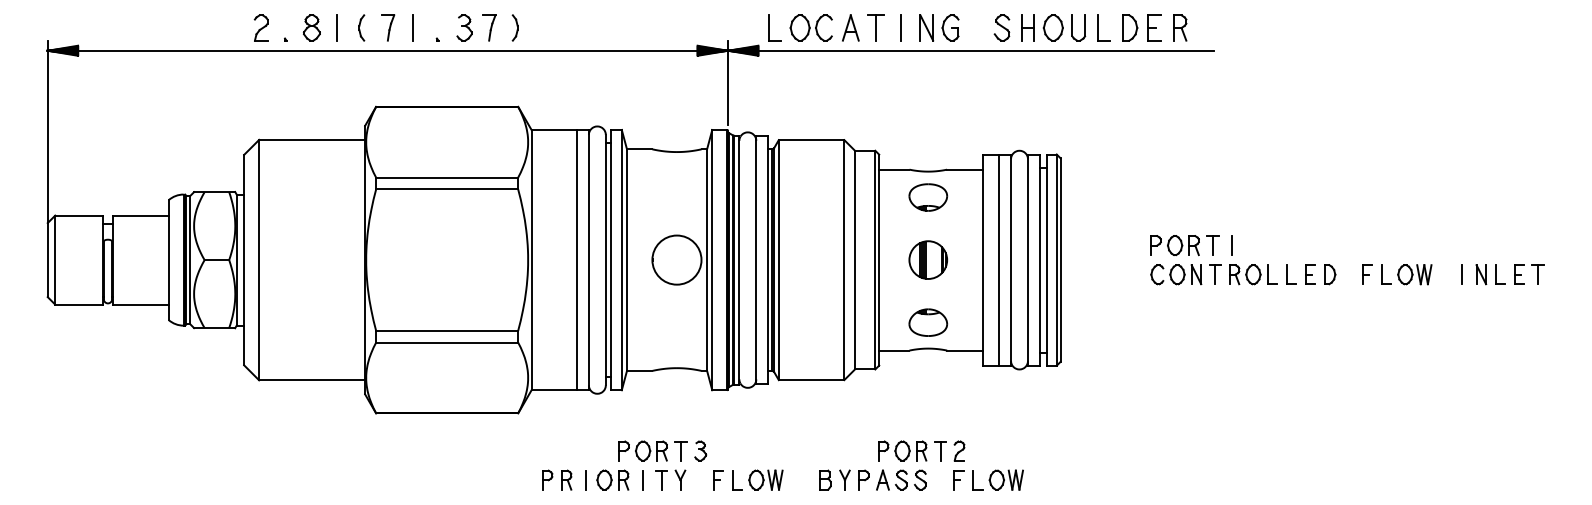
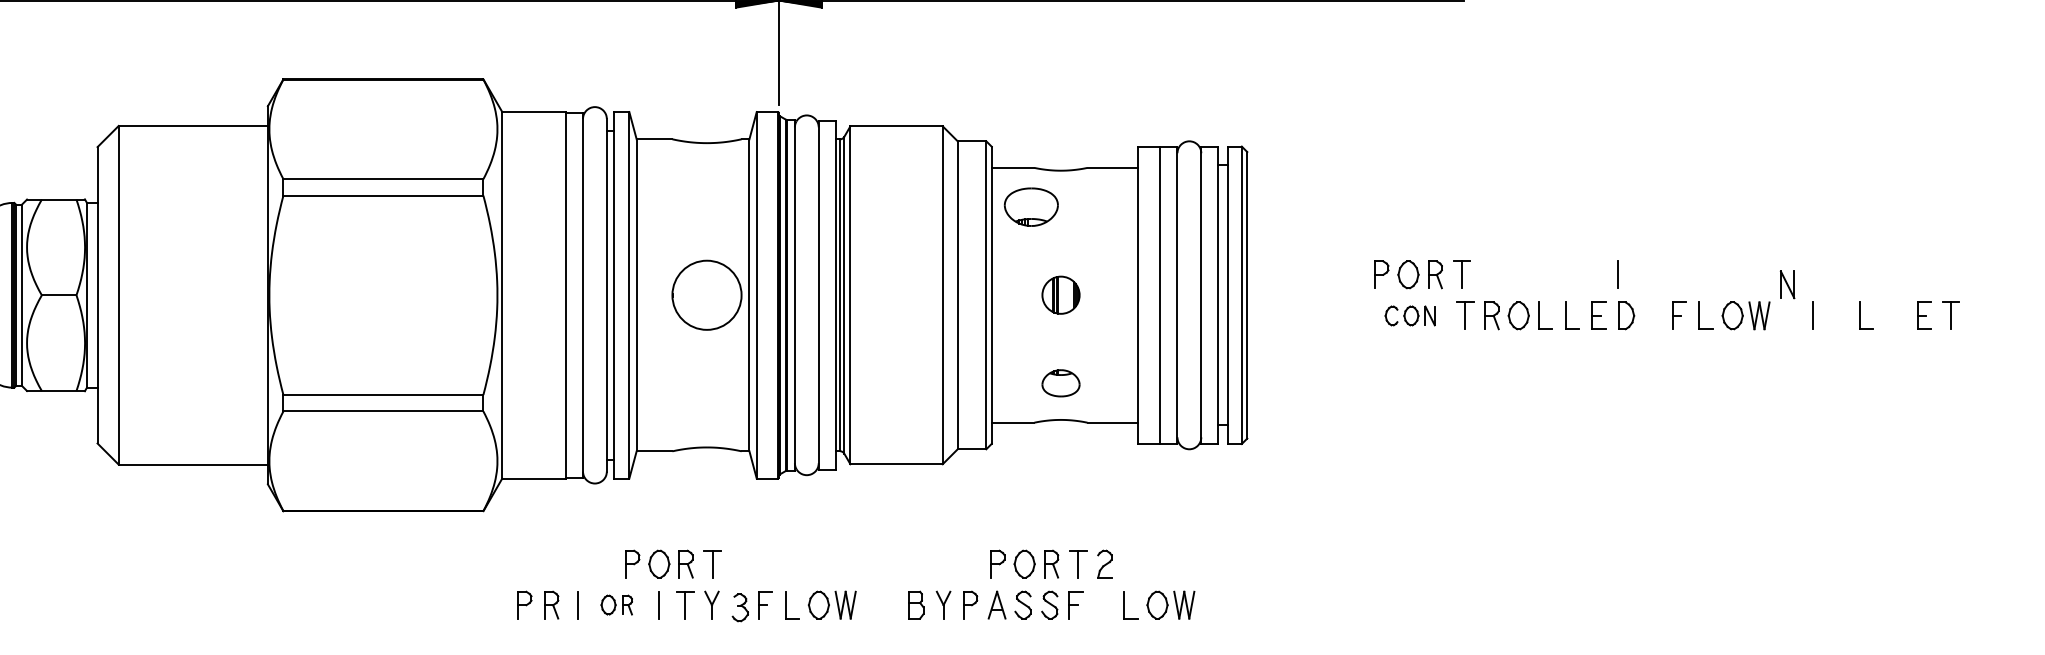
part: (928, 197) -> (1031, 207), moved
line: (1231, 245) -> (1617, 274), moved
part: (928, 259) -> (1061, 294), size x0.7
part: (1176, 274) -> (1410, 315), size x0.7
part: (1481, 274) -> (1787, 284), moved
part: (1521, 274) -> (1927, 315), moved
part: (928, 322) -> (1061, 383), size x0.7
part: (700, 450) -> (740, 607), moved
part: (612, 479) -> (616, 604), size x0.7
part: (958, 480) -> (1075, 605), moved

